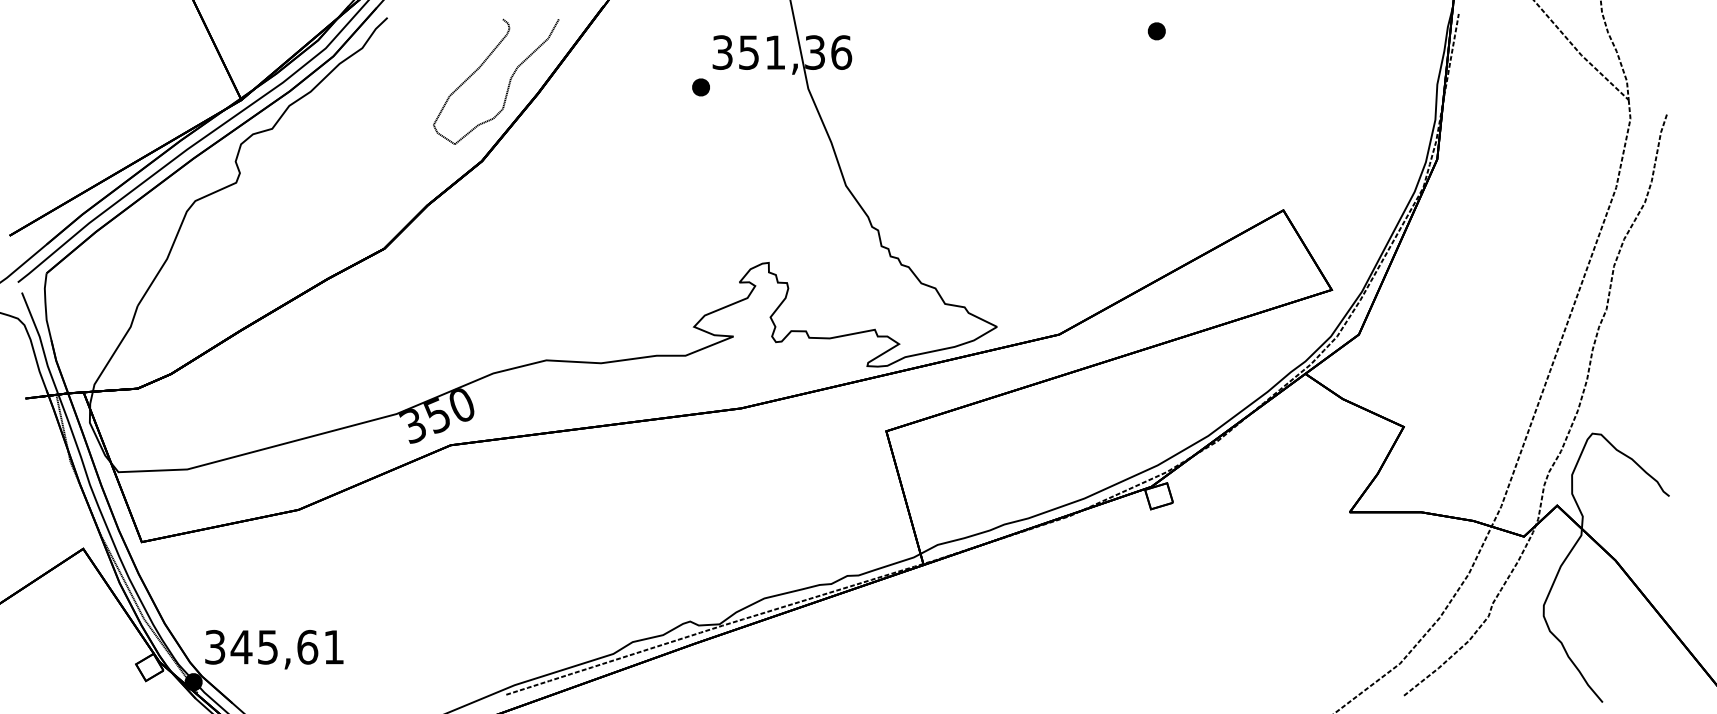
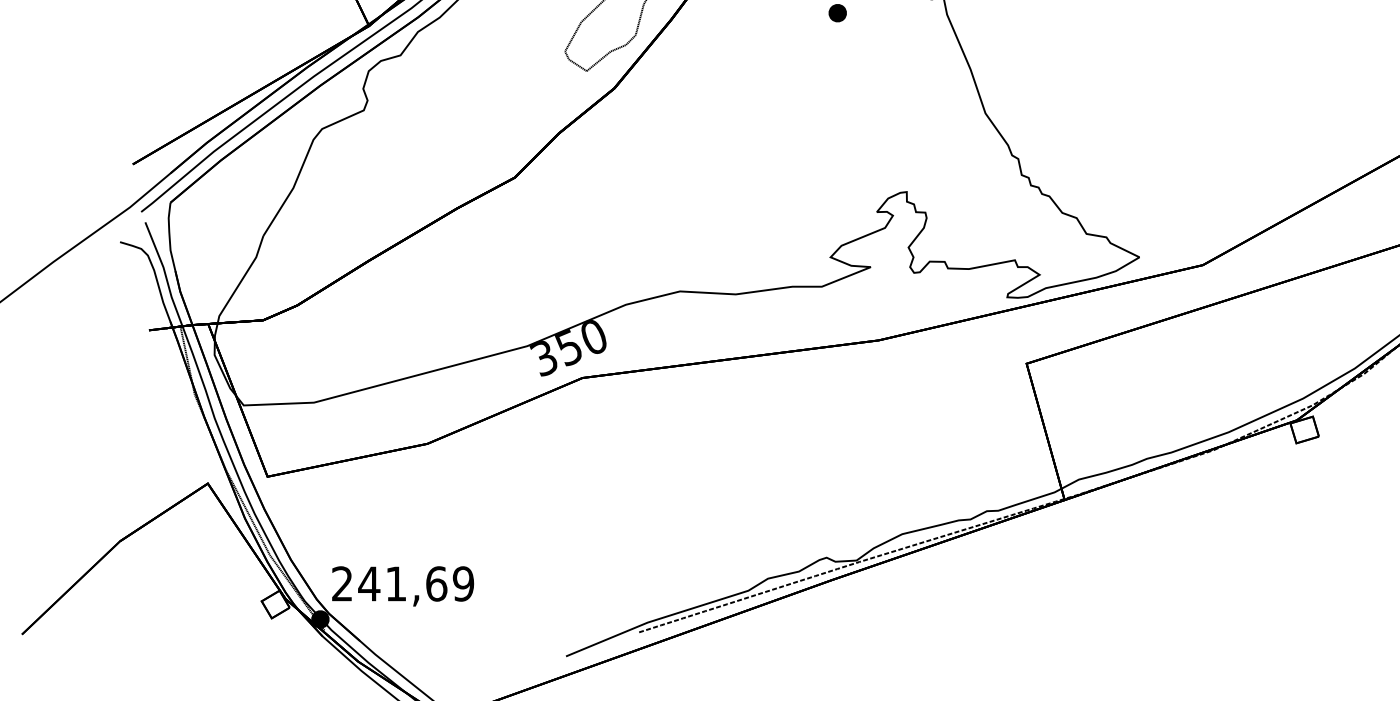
text: (274, 647) -> (402, 584), 345,61 -> 241,69

